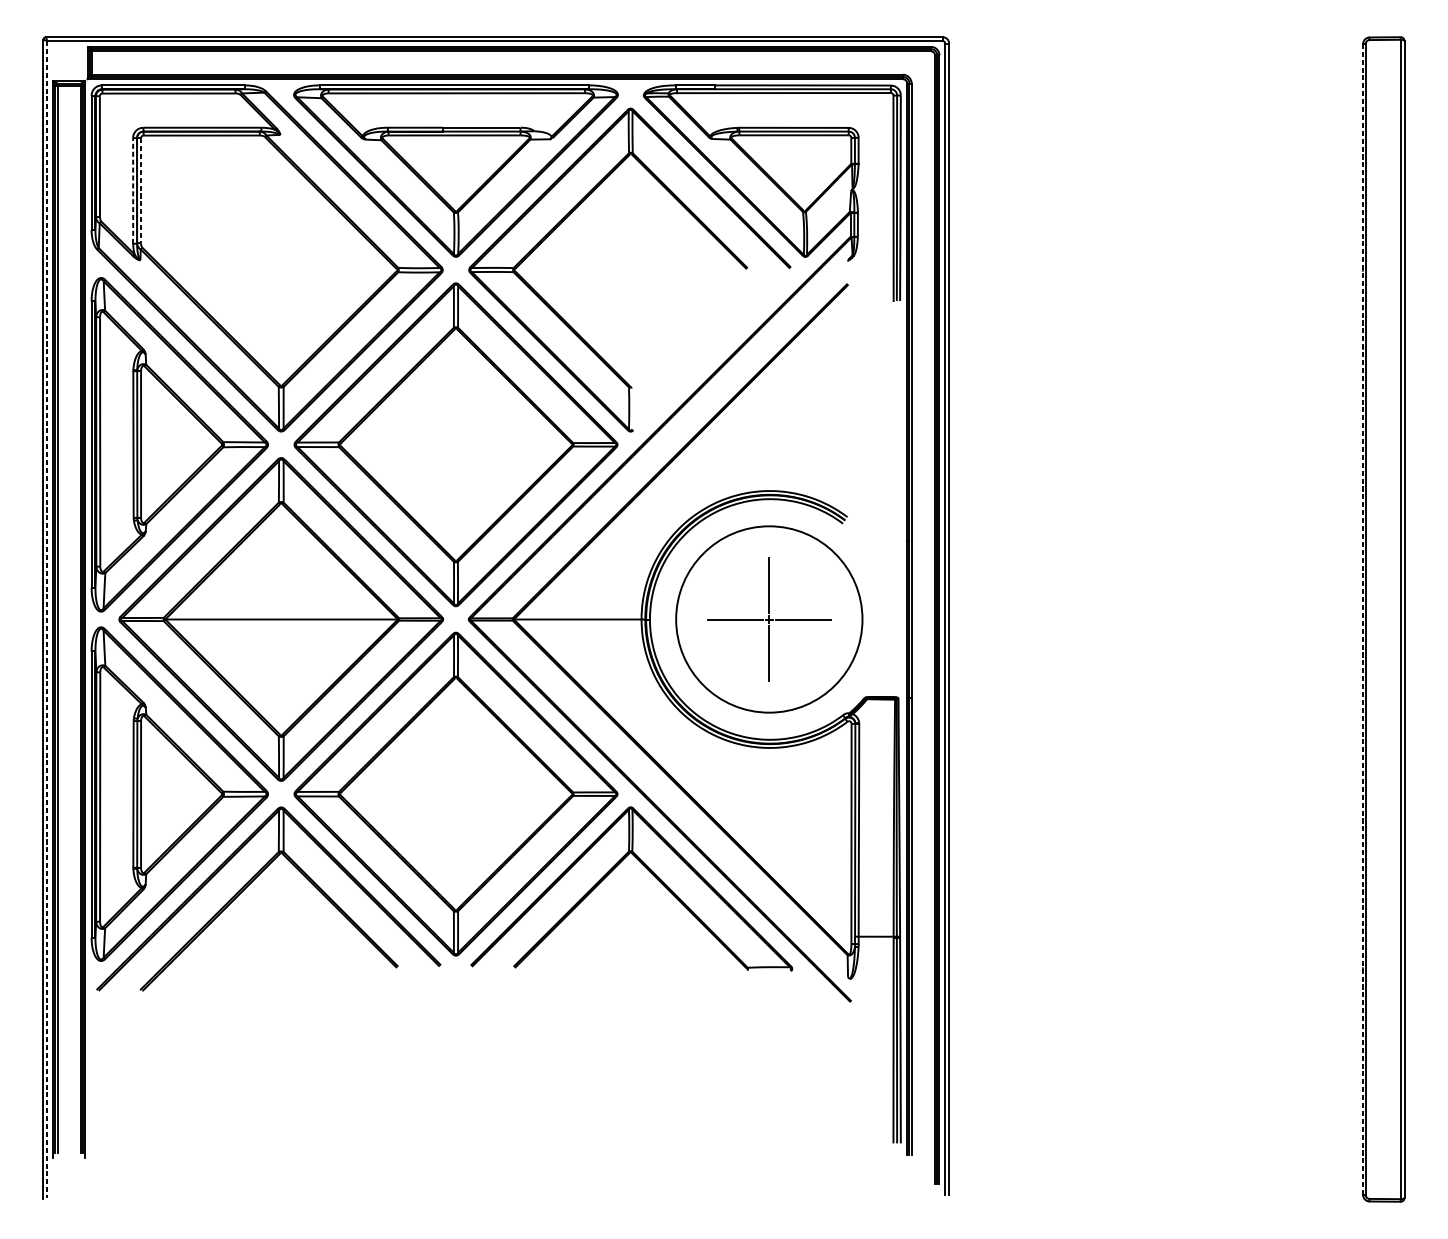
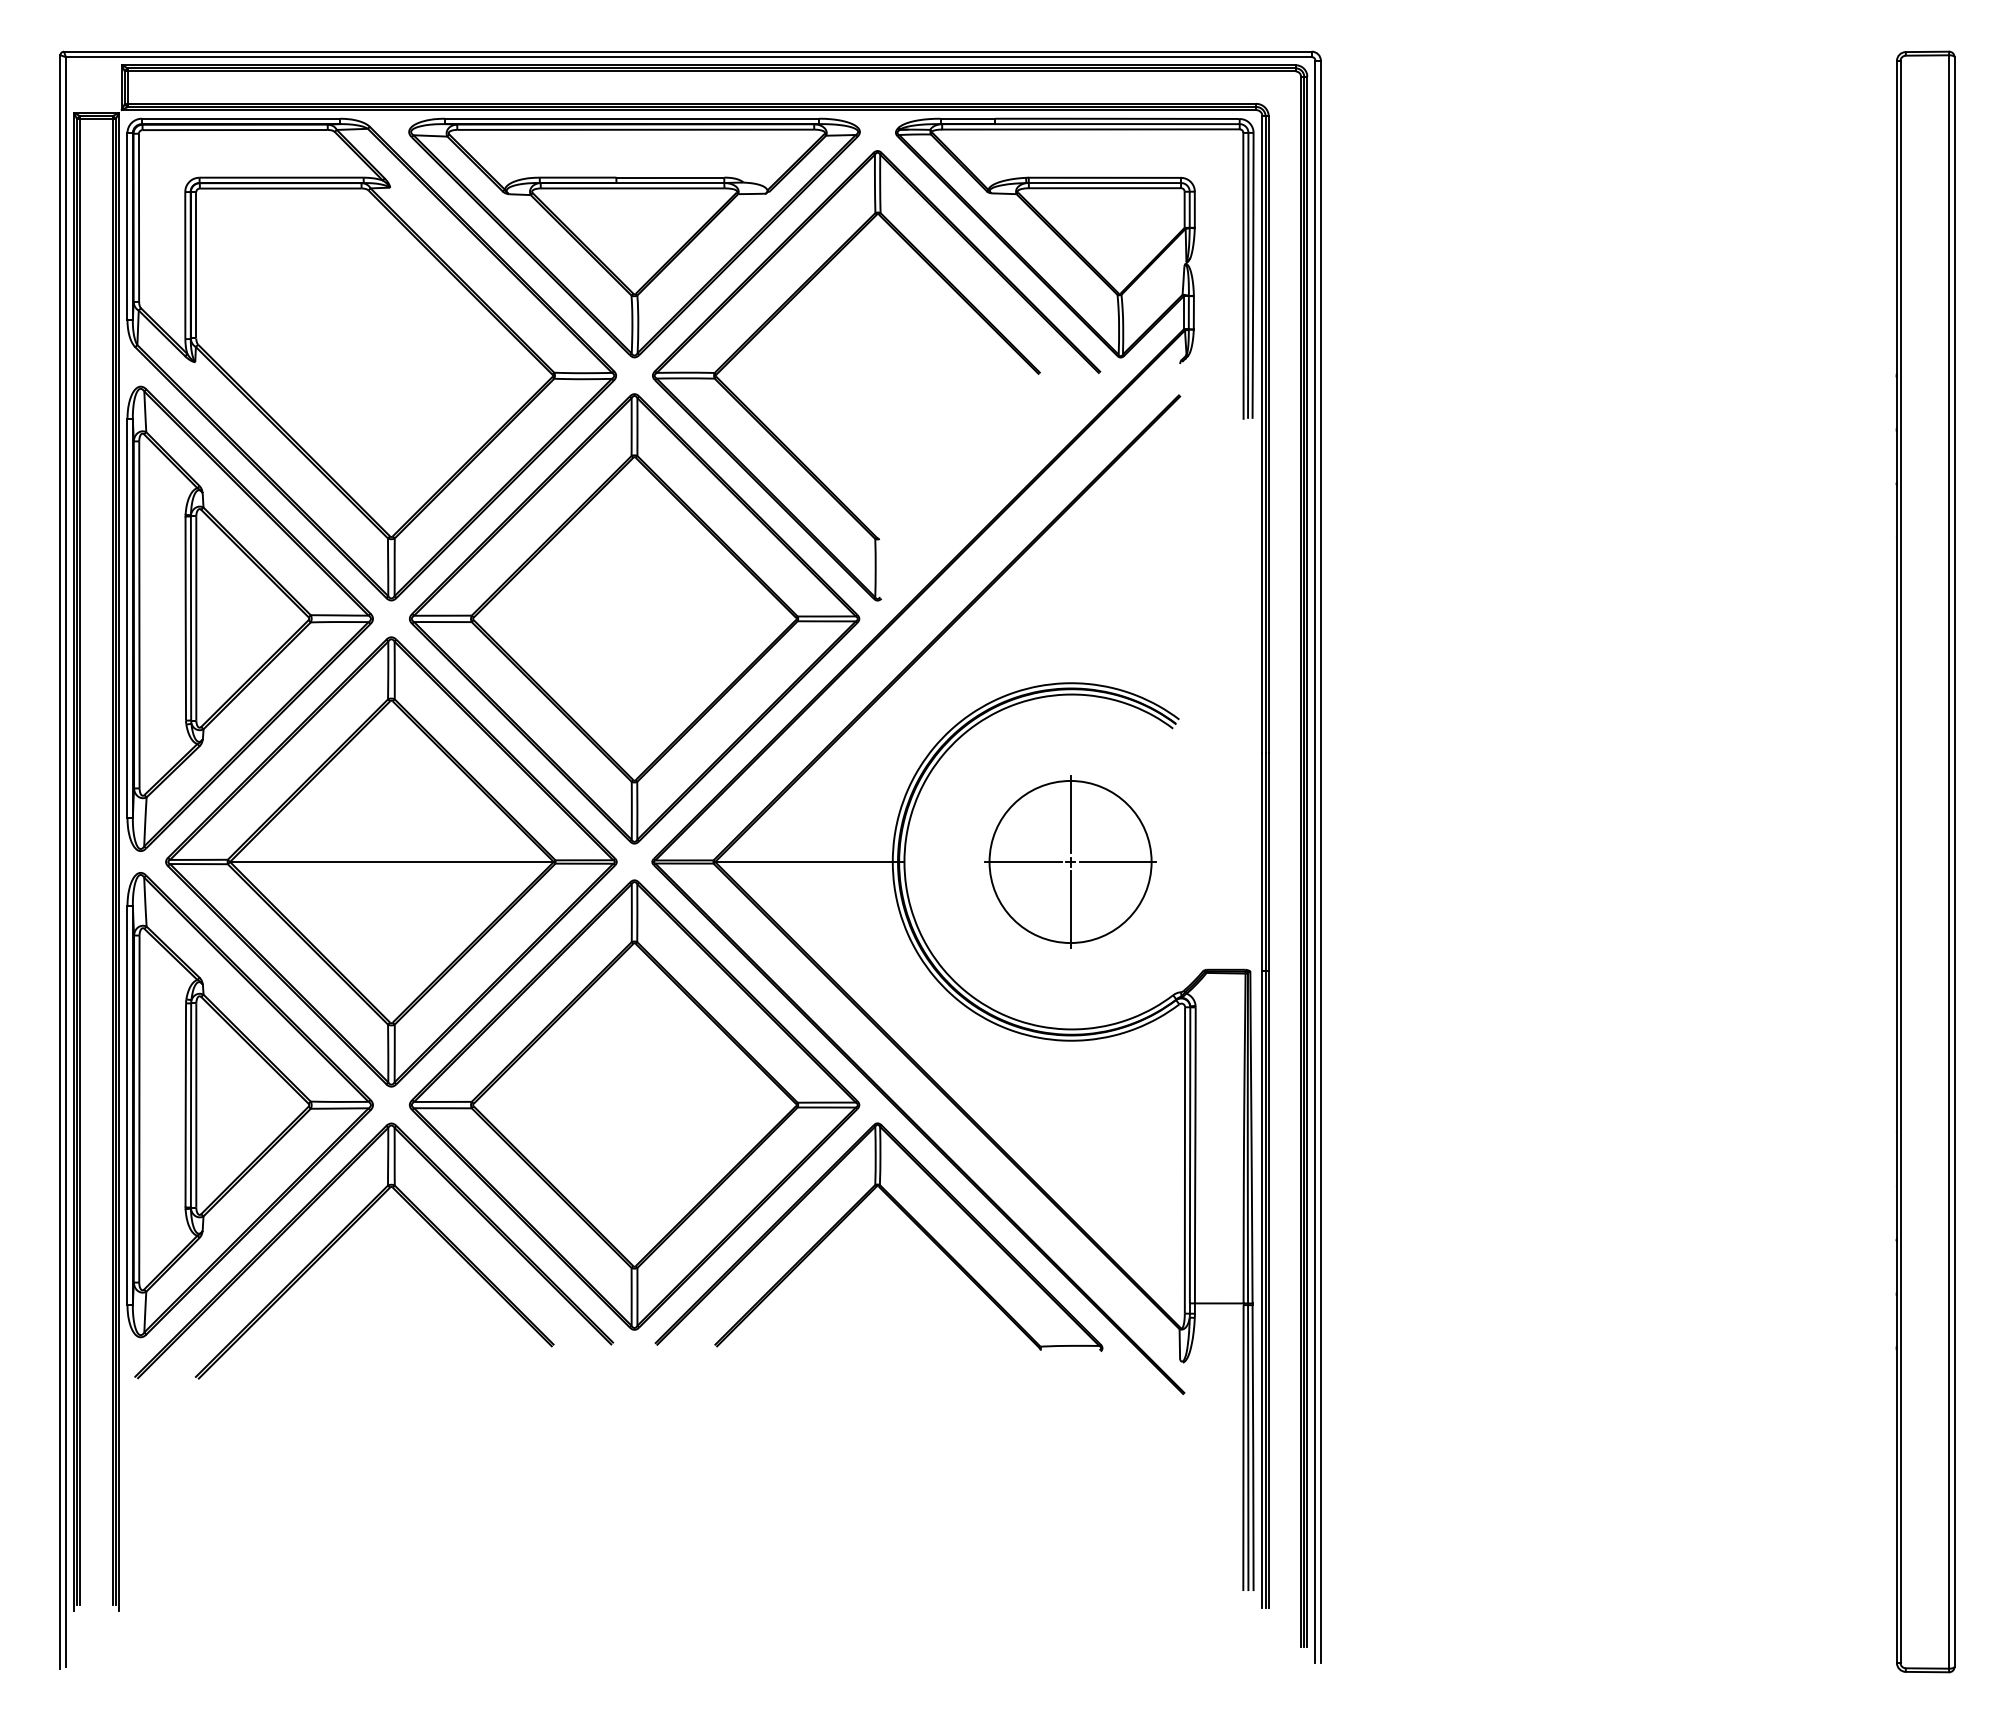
line: (141, 190) -> (196, 264), dashed -> solid
line: (133, 191) -> (185, 266), dashed -> solid
line: (47, 619) -> (65, 861), dashed -> solid
circle: (769, 619) -> (1070, 861), size x0.62
line: (1362, 619) -> (1896, 861), dashed -> solid

